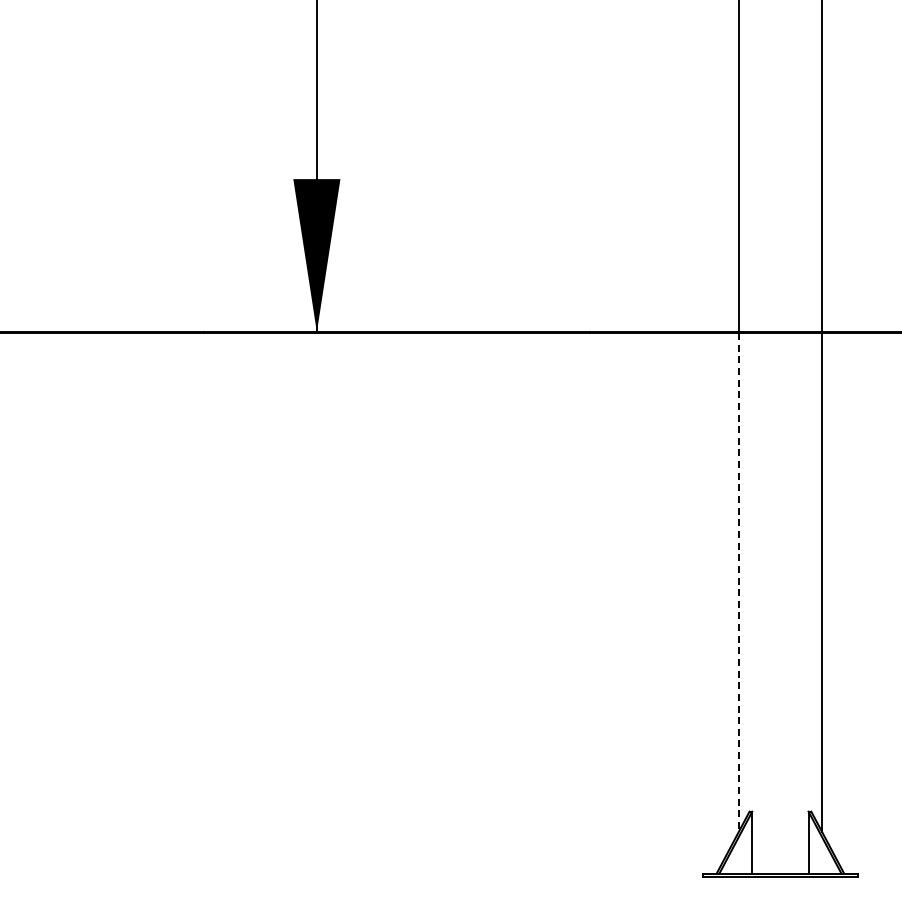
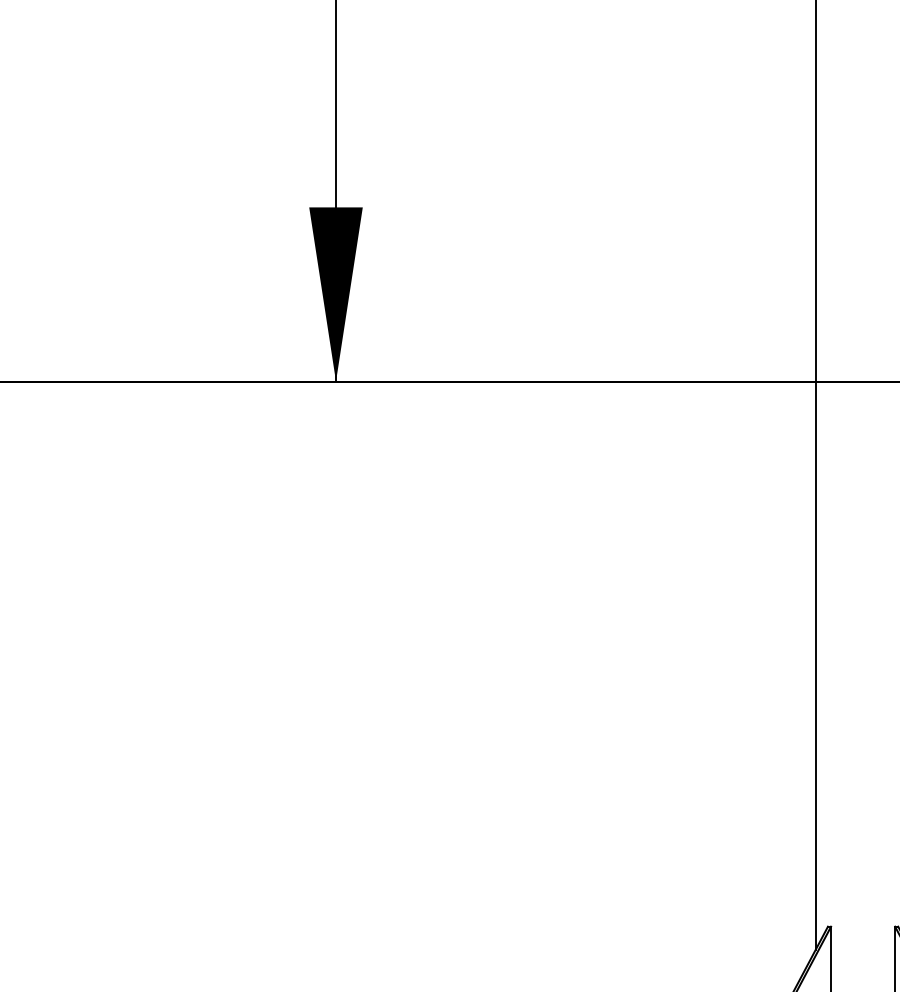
line: (738, 582) -> (815, 666), dashed -> solid

